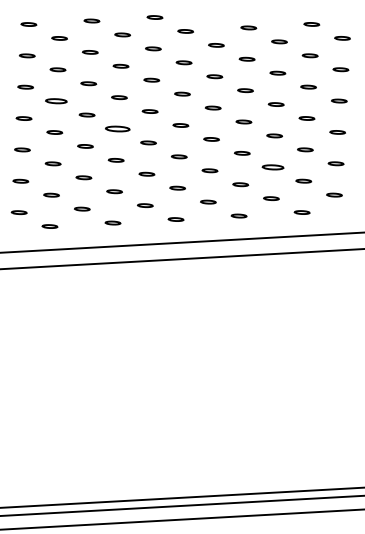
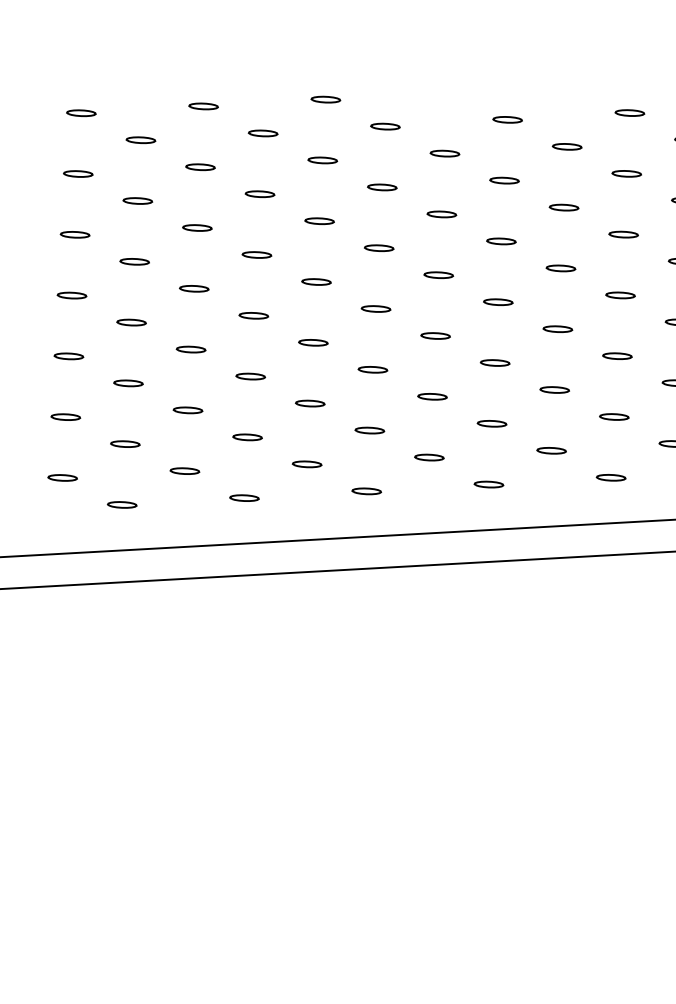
part: (56, 100) -> (134, 260), size x0.71
part: (117, 128) -> (253, 314), size x0.62
part: (272, 166) -> (553, 388), size x0.71

